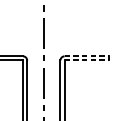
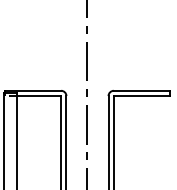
line: (86, 56) -> (141, 90), dashed -> solid
line: (86, 60) -> (141, 96), dashed -> solid

